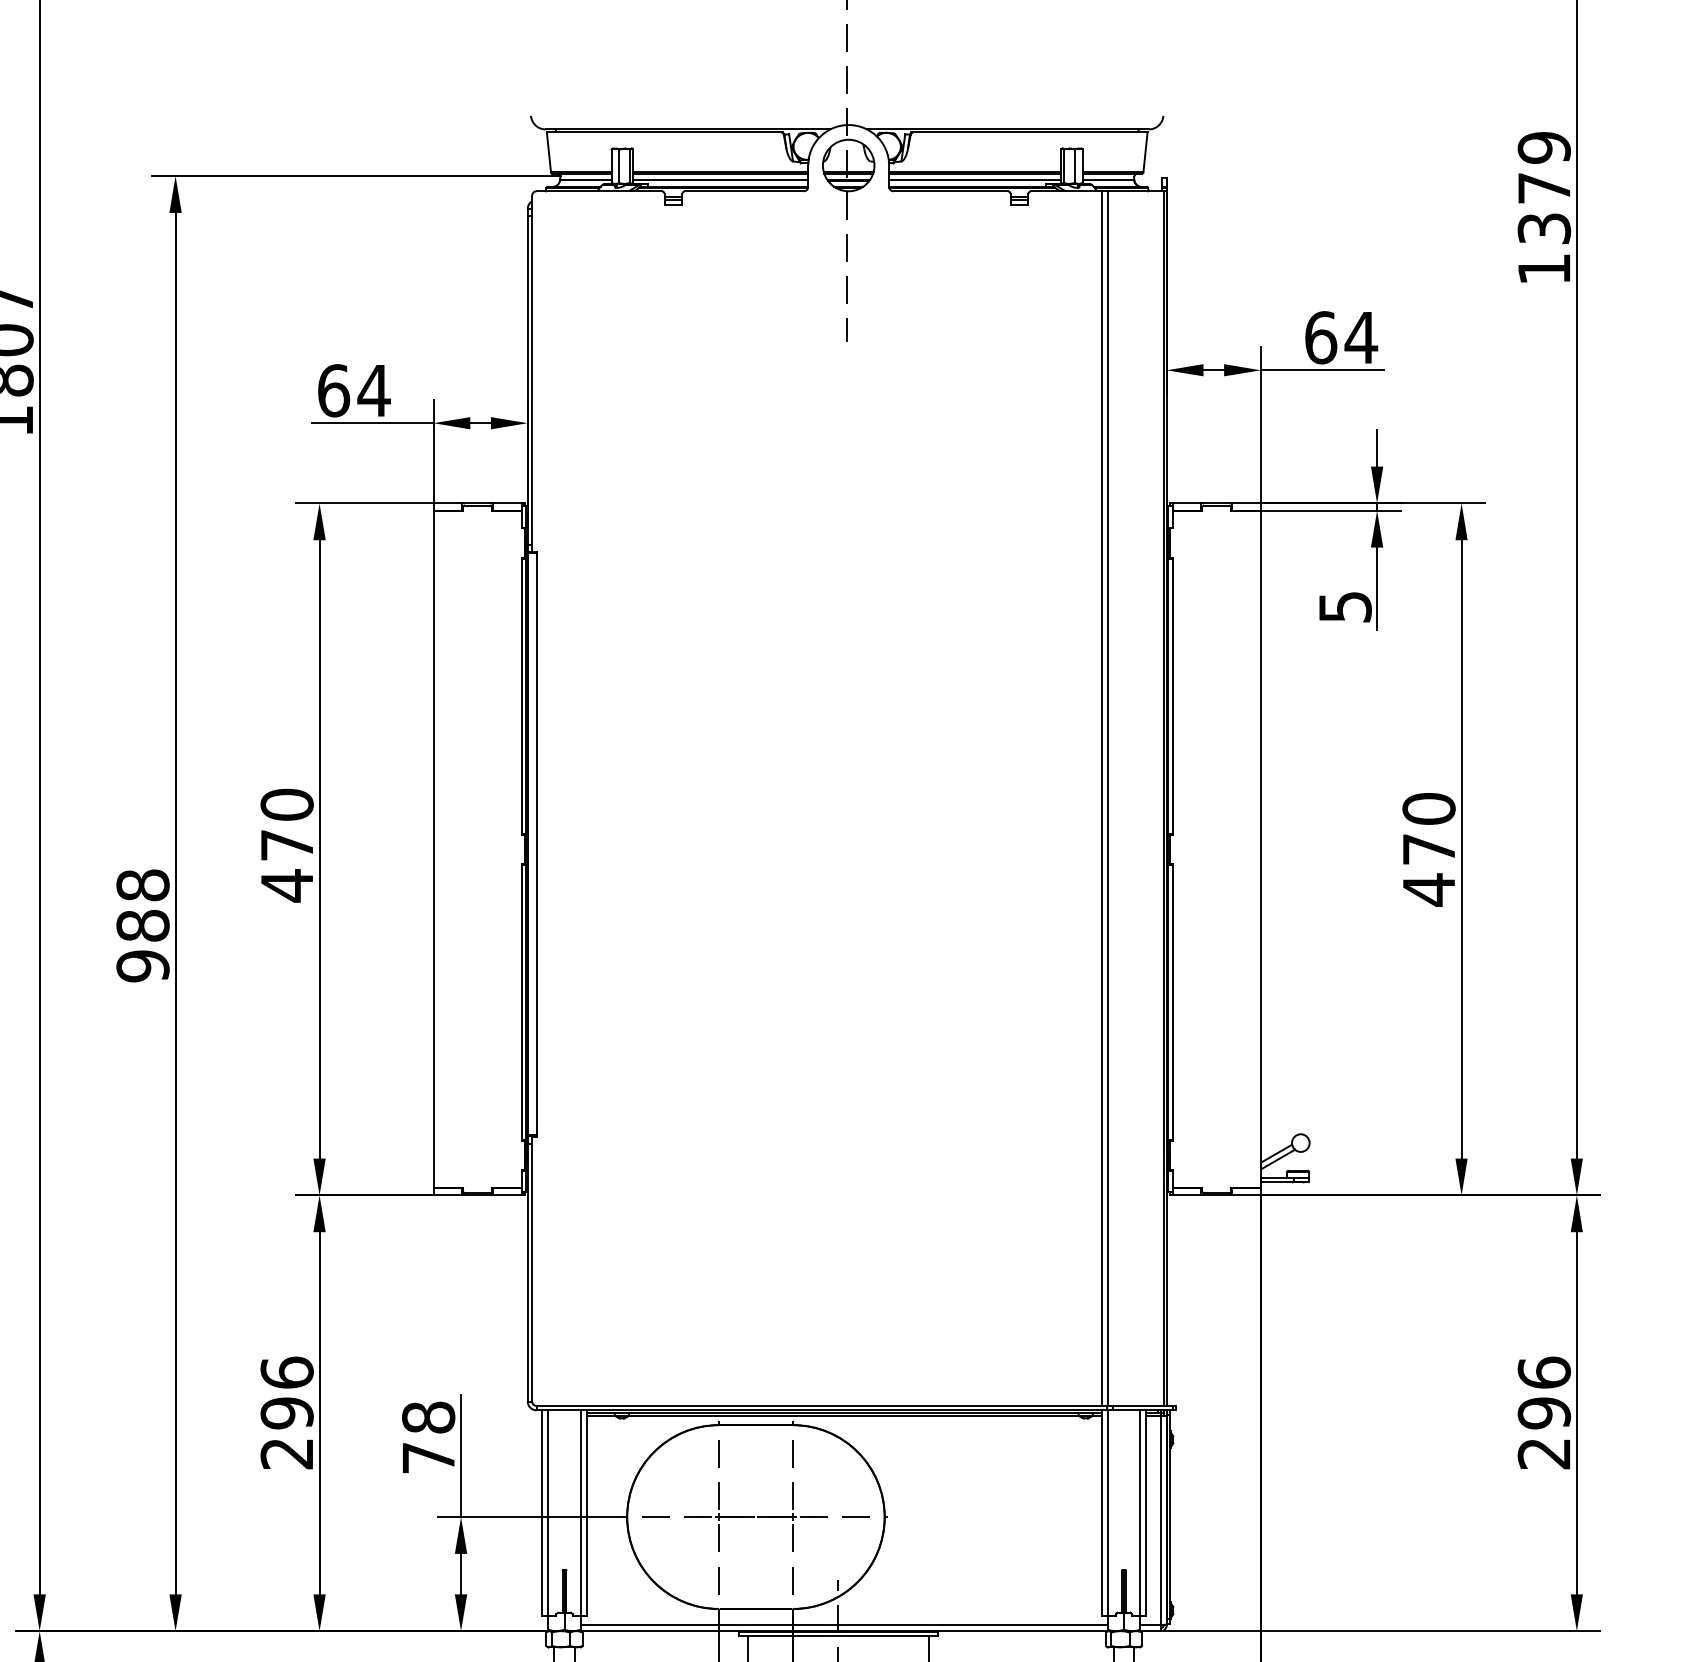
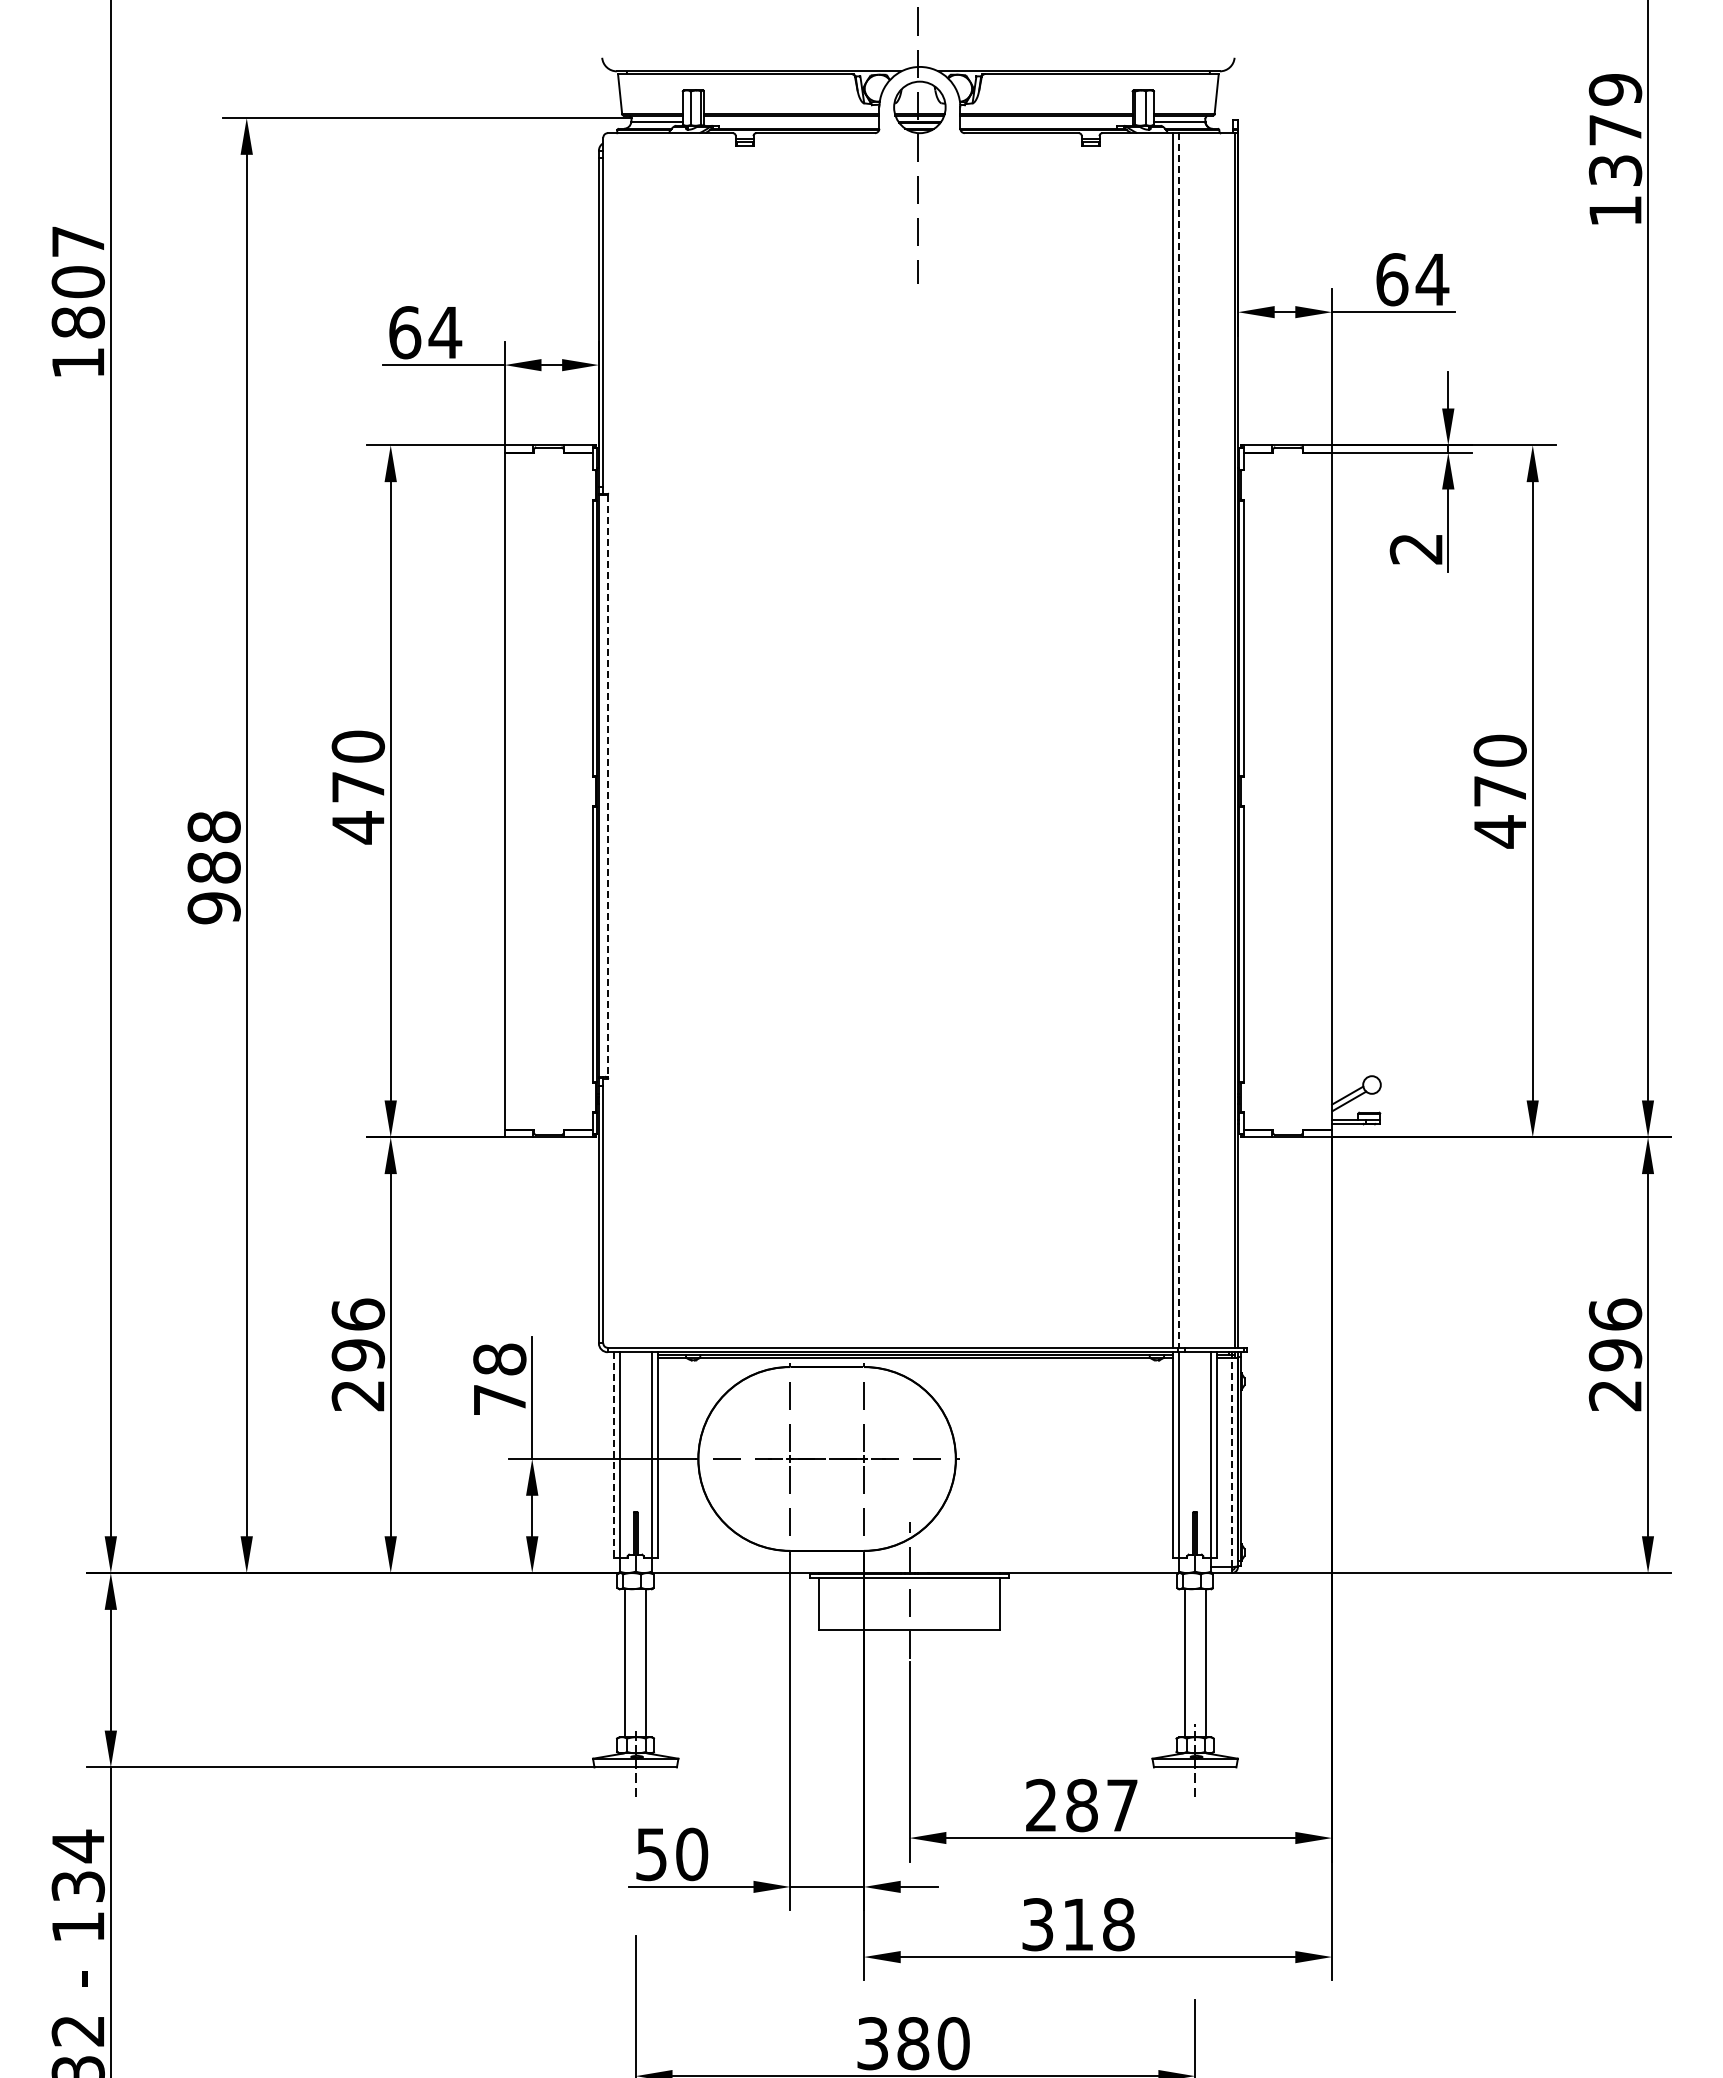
line: (720, 180) -> (791, 122), removed
line: (975, 180) -> (1046, 122), removed
text: (1345, 607) -> (1416, 549), 5 -> 2
line: (1108, 799) -> (1179, 741), solid -> dashed
line: (536, 844) -> (607, 786), solid -> dashed
line: (542, 1513) -> (613, 1455), solid -> dashed
line: (1161, 1520) -> (1232, 1462), solid -> dashed
line: (844, 1625) -> (915, 1567), removed

